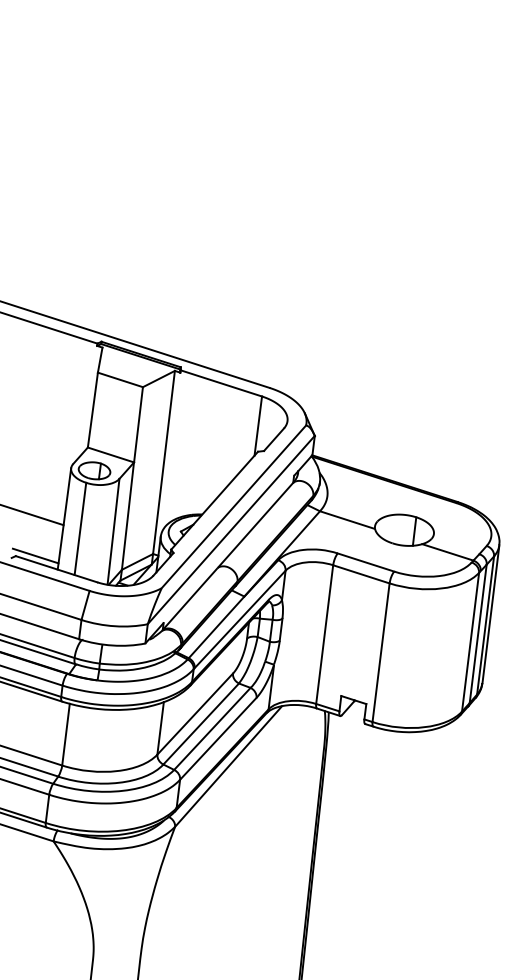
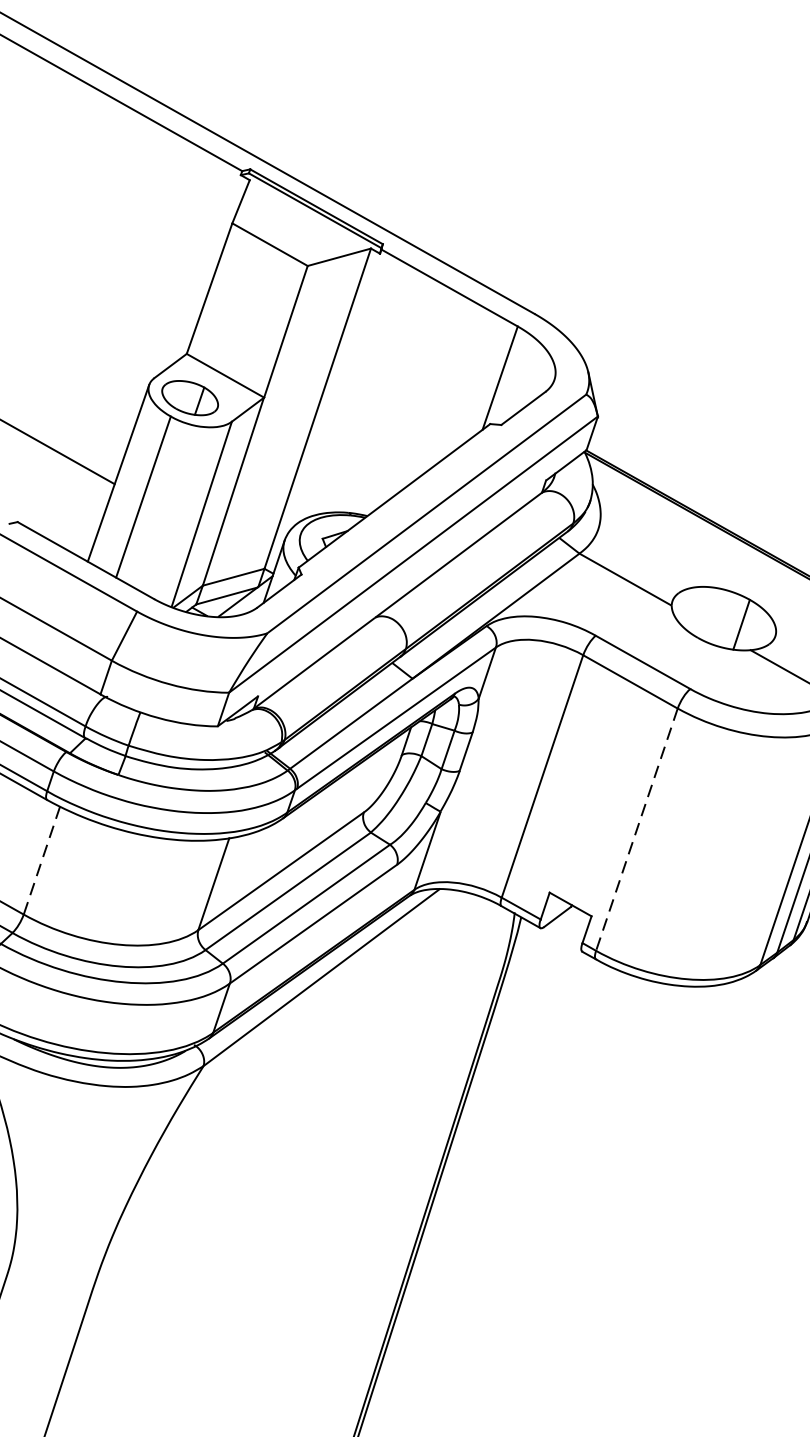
line: (35, 555) -> (53, 528), removed
line: (381, 652) -> (637, 829), solid -> dashed
line: (65, 735) -> (40, 861), solid -> dashed

